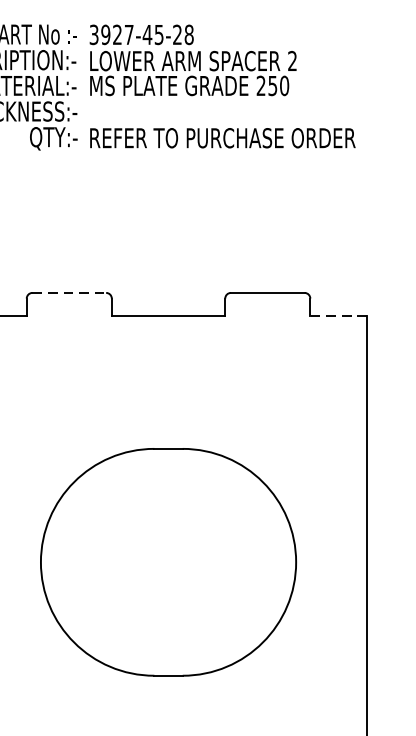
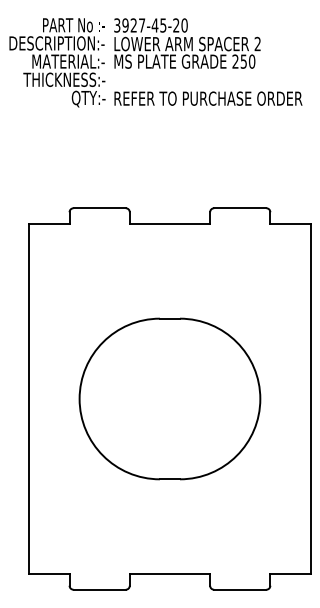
text: (189, 34) -> (184, 25), 3927-45-28 -> 3927-45-20
line: (70, 293) -> (100, 208), dashed -> solid
line: (337, 315) -> (289, 224), dashed -> solid

